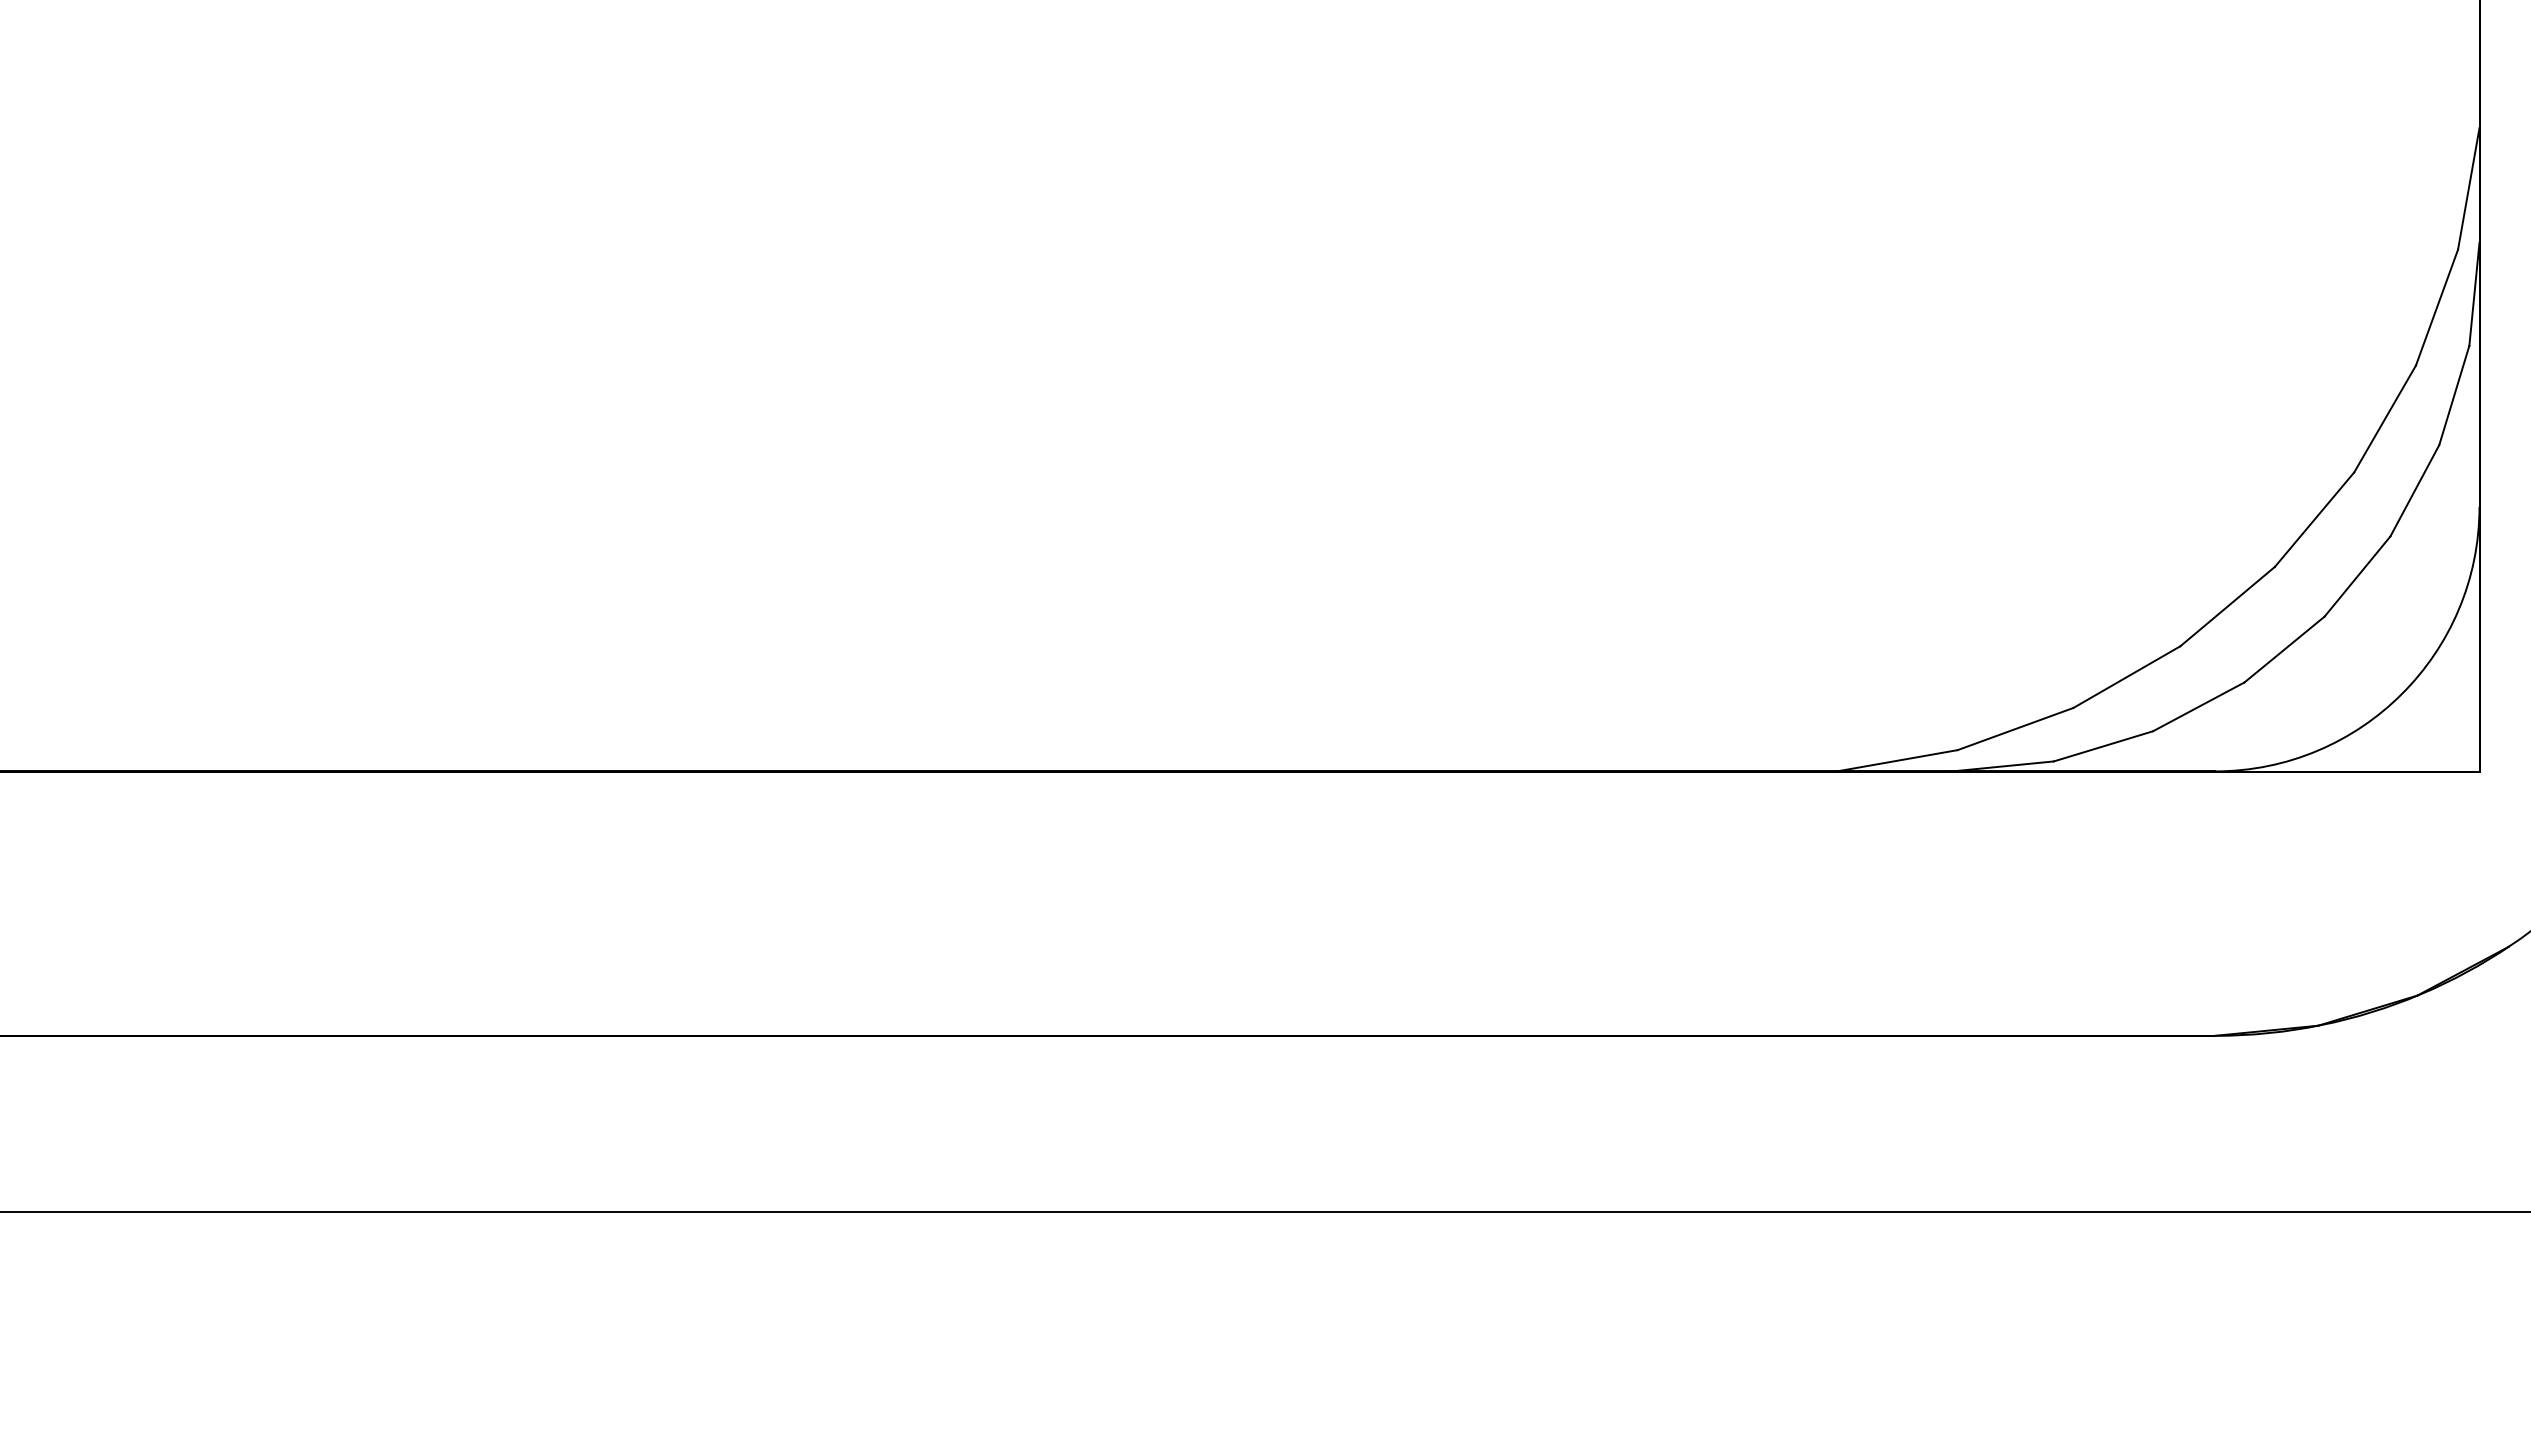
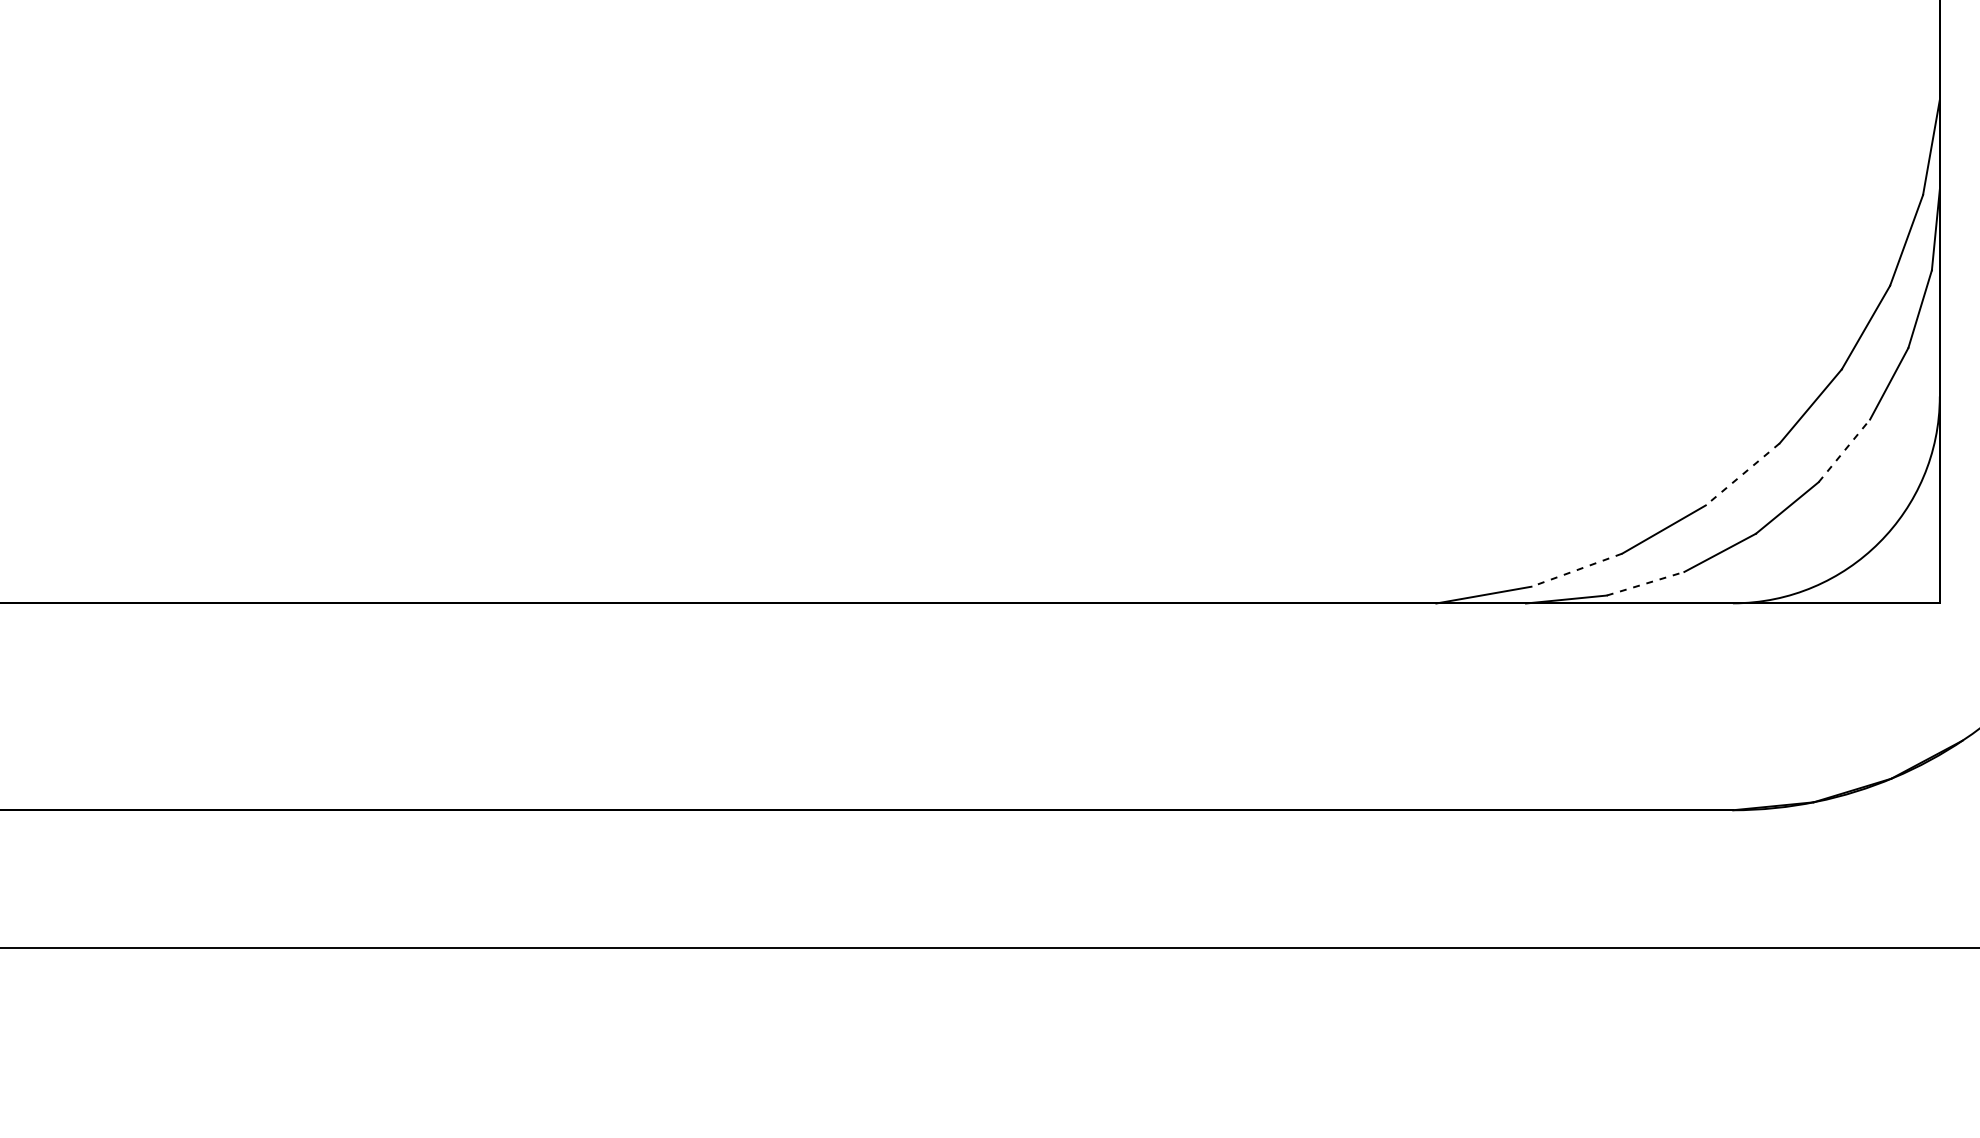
line: (2357, 576) -> (1844, 450), solid -> dashed
line: (2227, 606) -> (1742, 474), solid -> dashed
line: (2015, 729) -> (1576, 570), solid -> dashed
line: (2103, 746) -> (1645, 583), solid -> dashed

